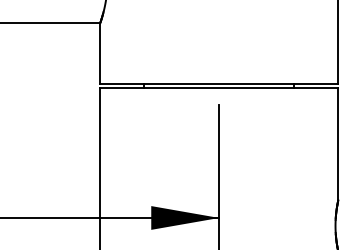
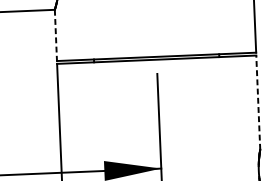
line: (100, 53) -> (56, 35), solid -> dashed
line: (338, 143) -> (258, 102), solid -> dashed

